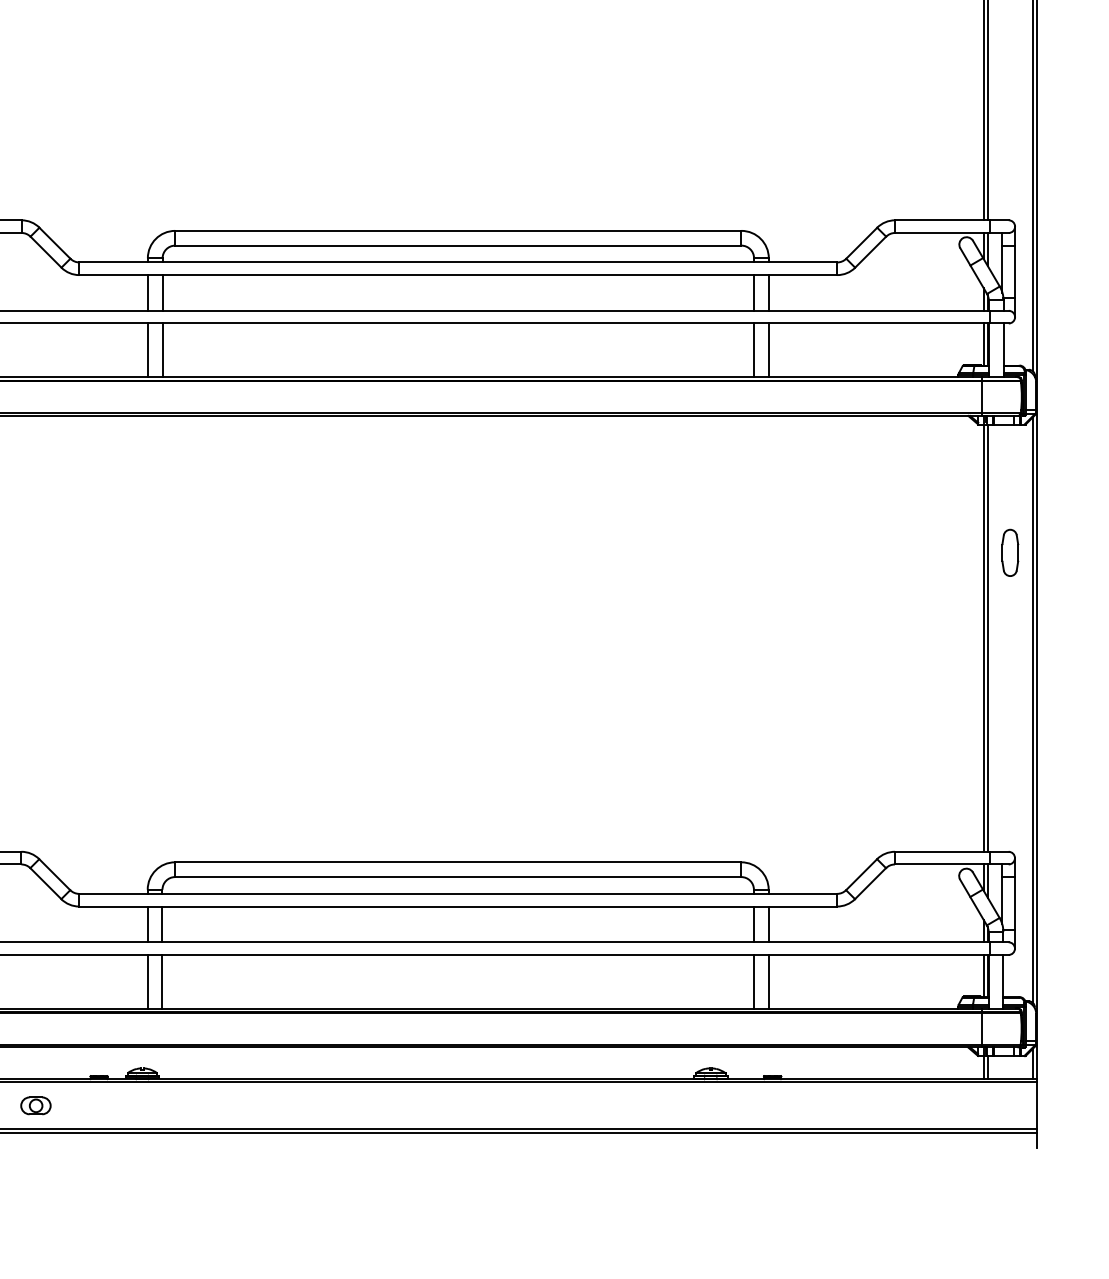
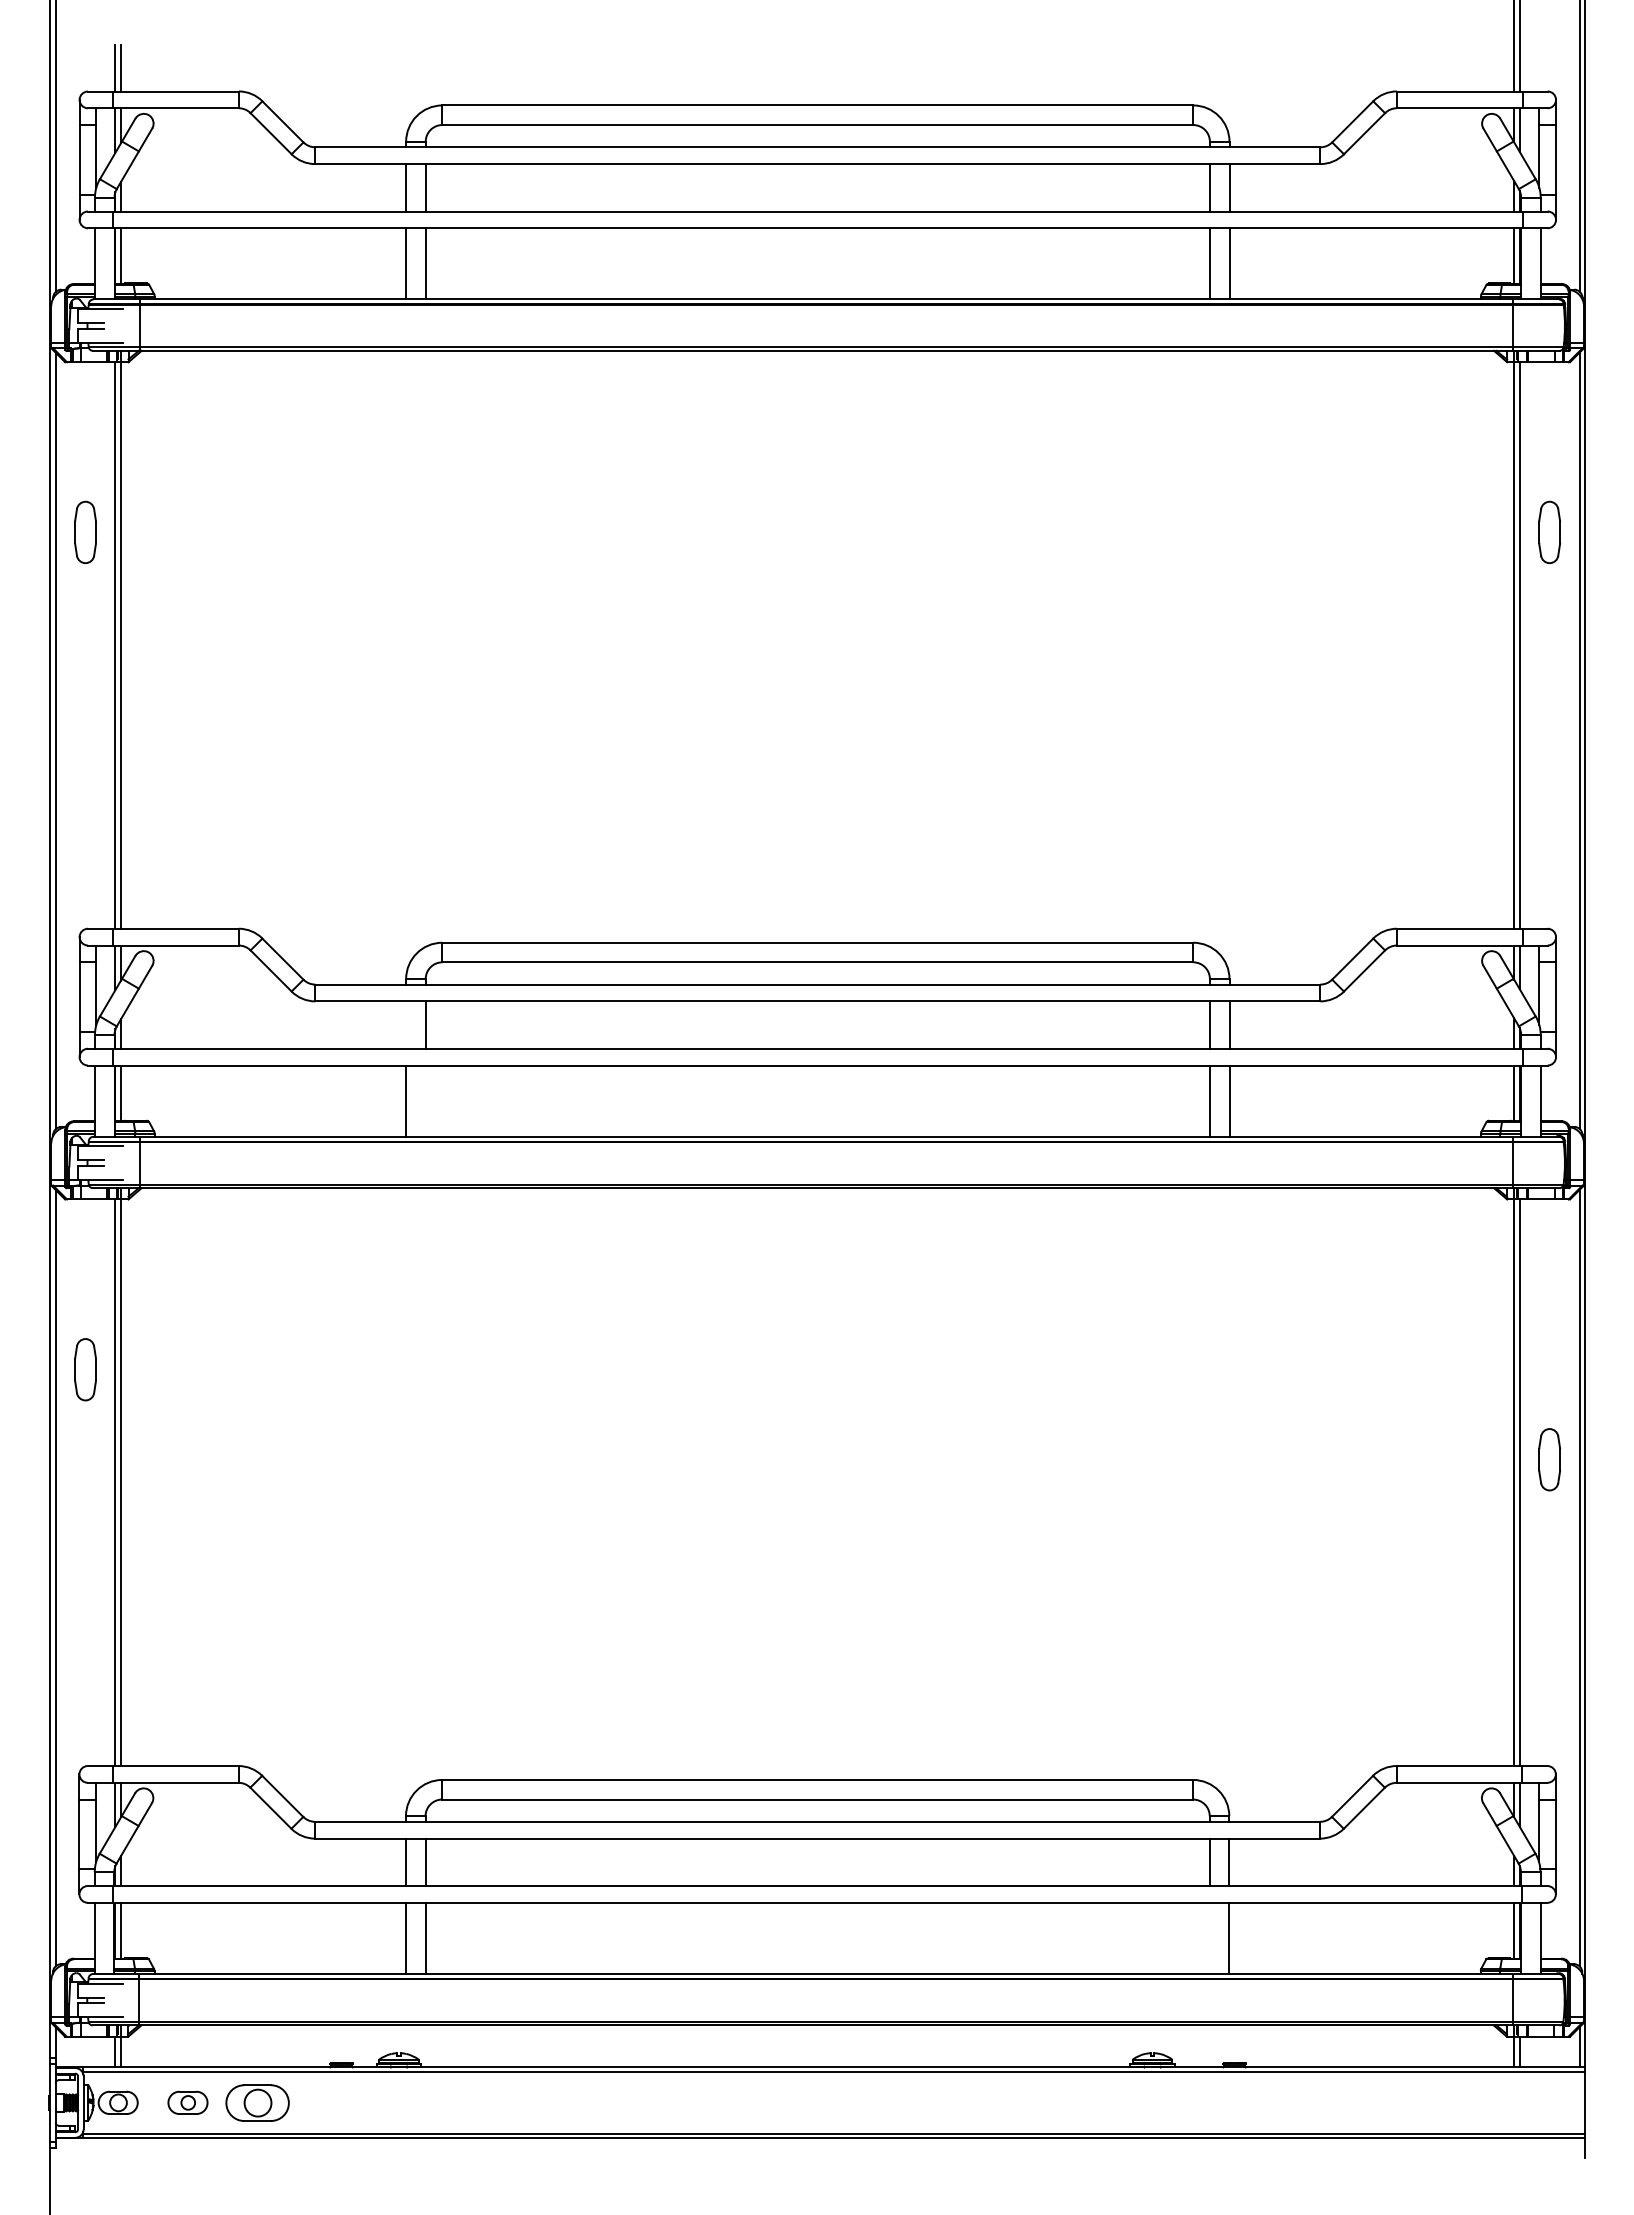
line: (148, 292) -> (406, 1024), removed
line: (162, 349) -> (425, 1100), removed
part: (1010, 552) -> (1549, 1459), moved
line: (753, 981) -> (1209, 1938), removed
part: (35, 1105) -> (257, 2102), size x1.6

